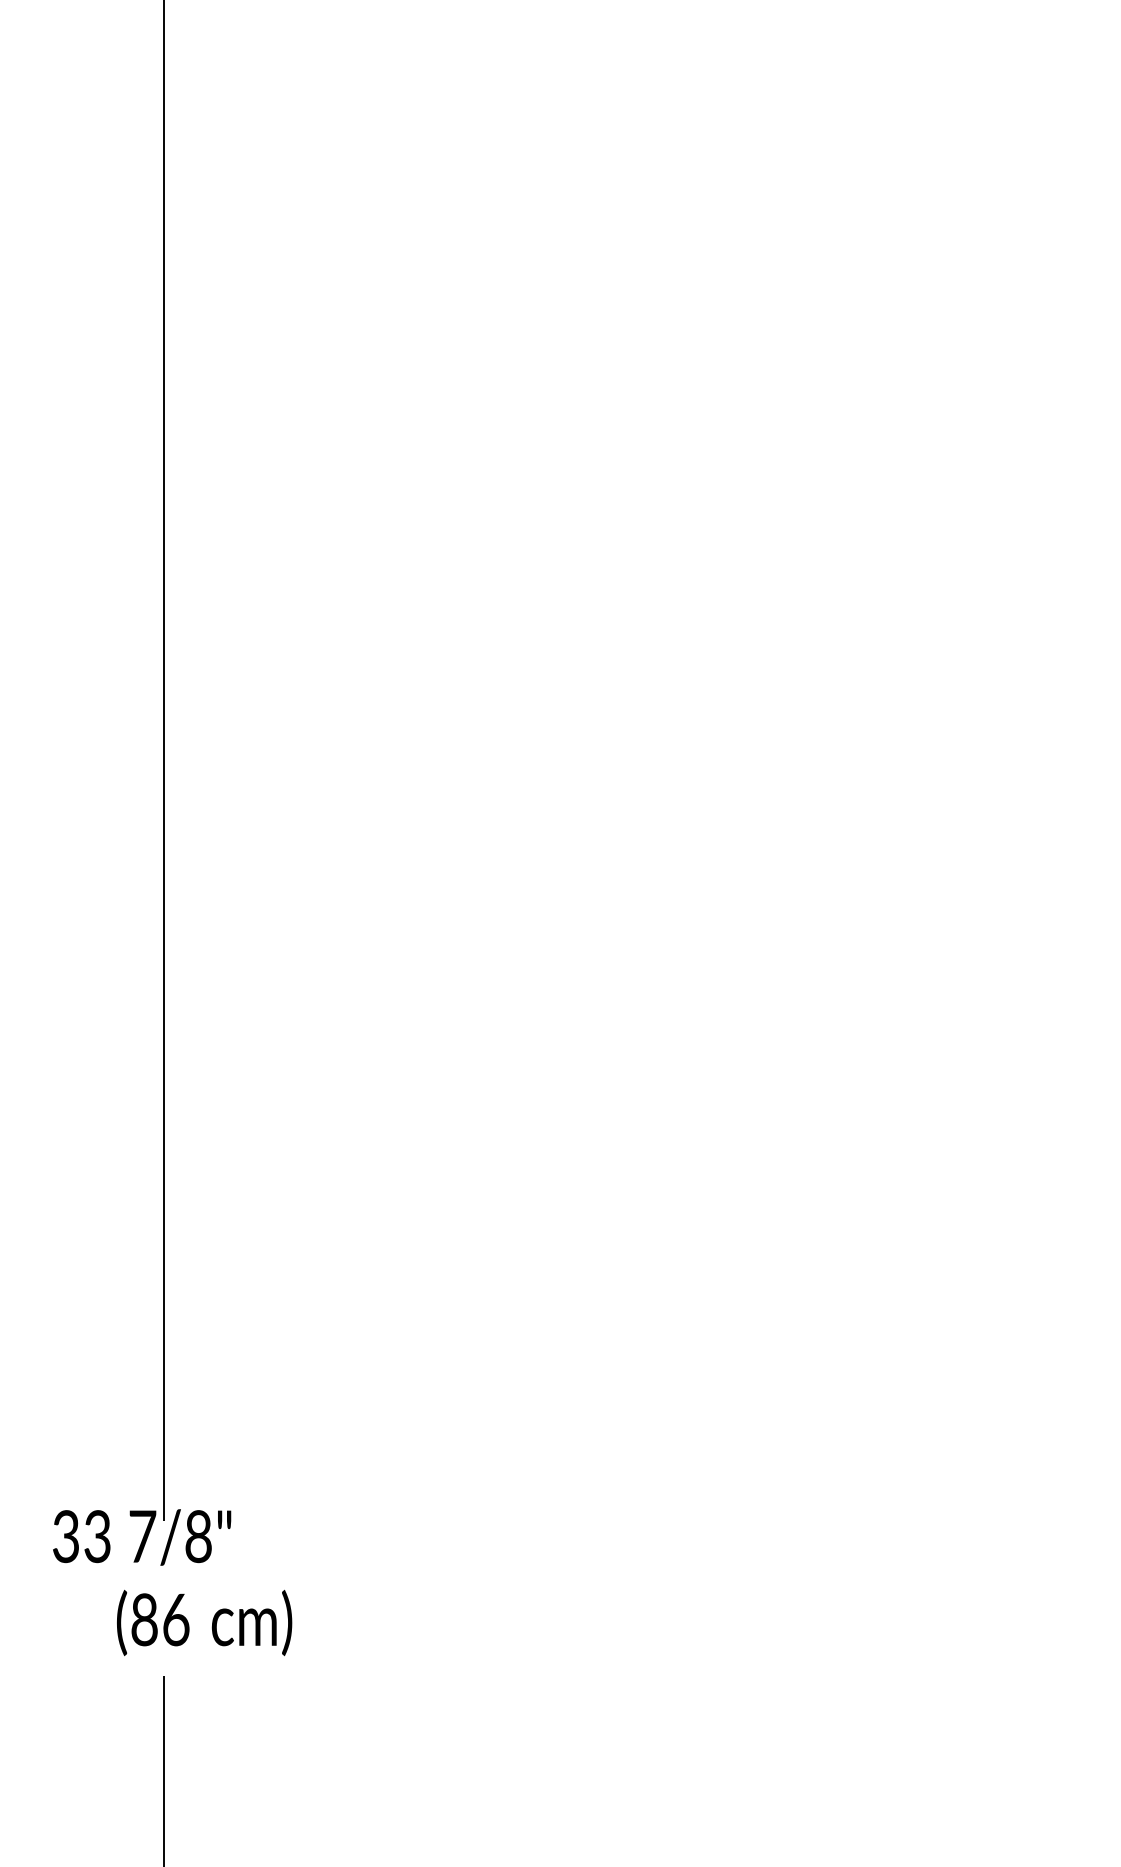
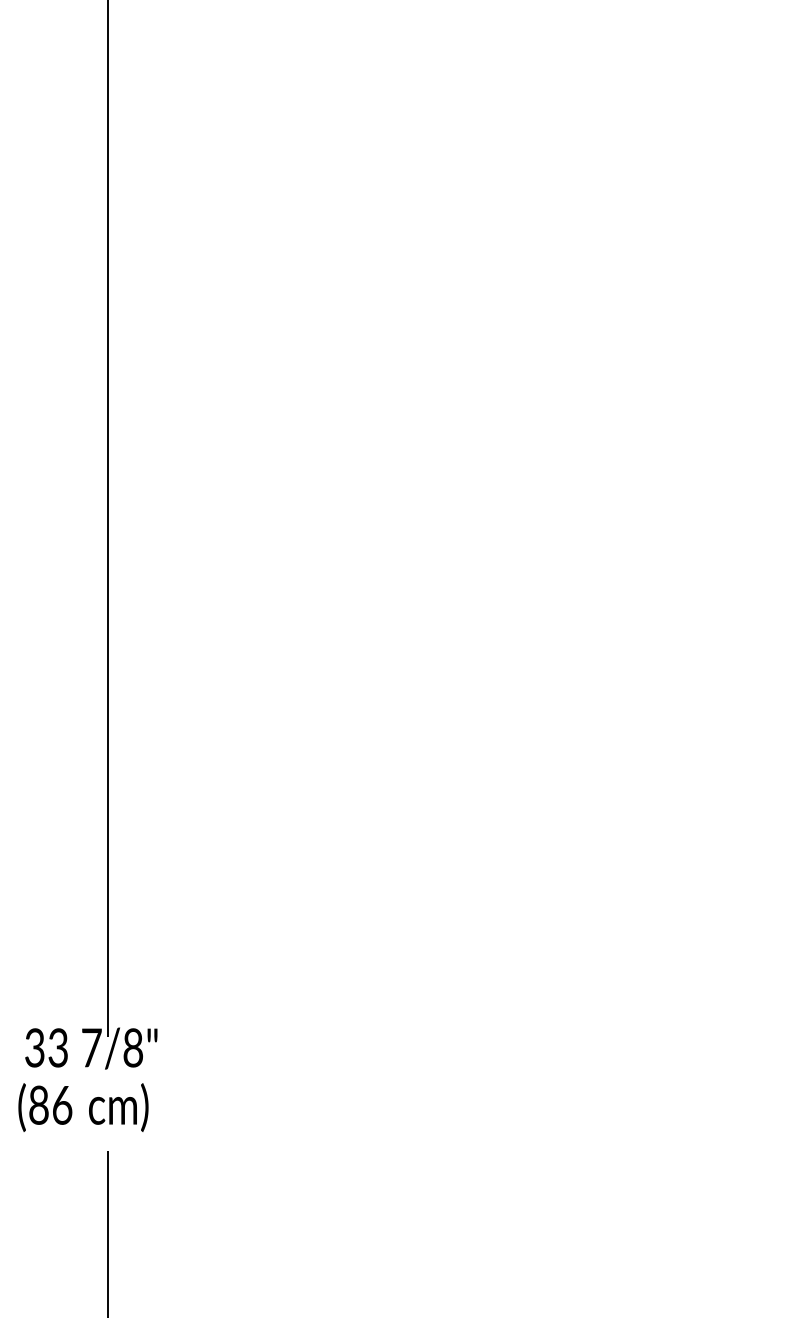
text: (204, 1622) -> (83, 1107), moved

